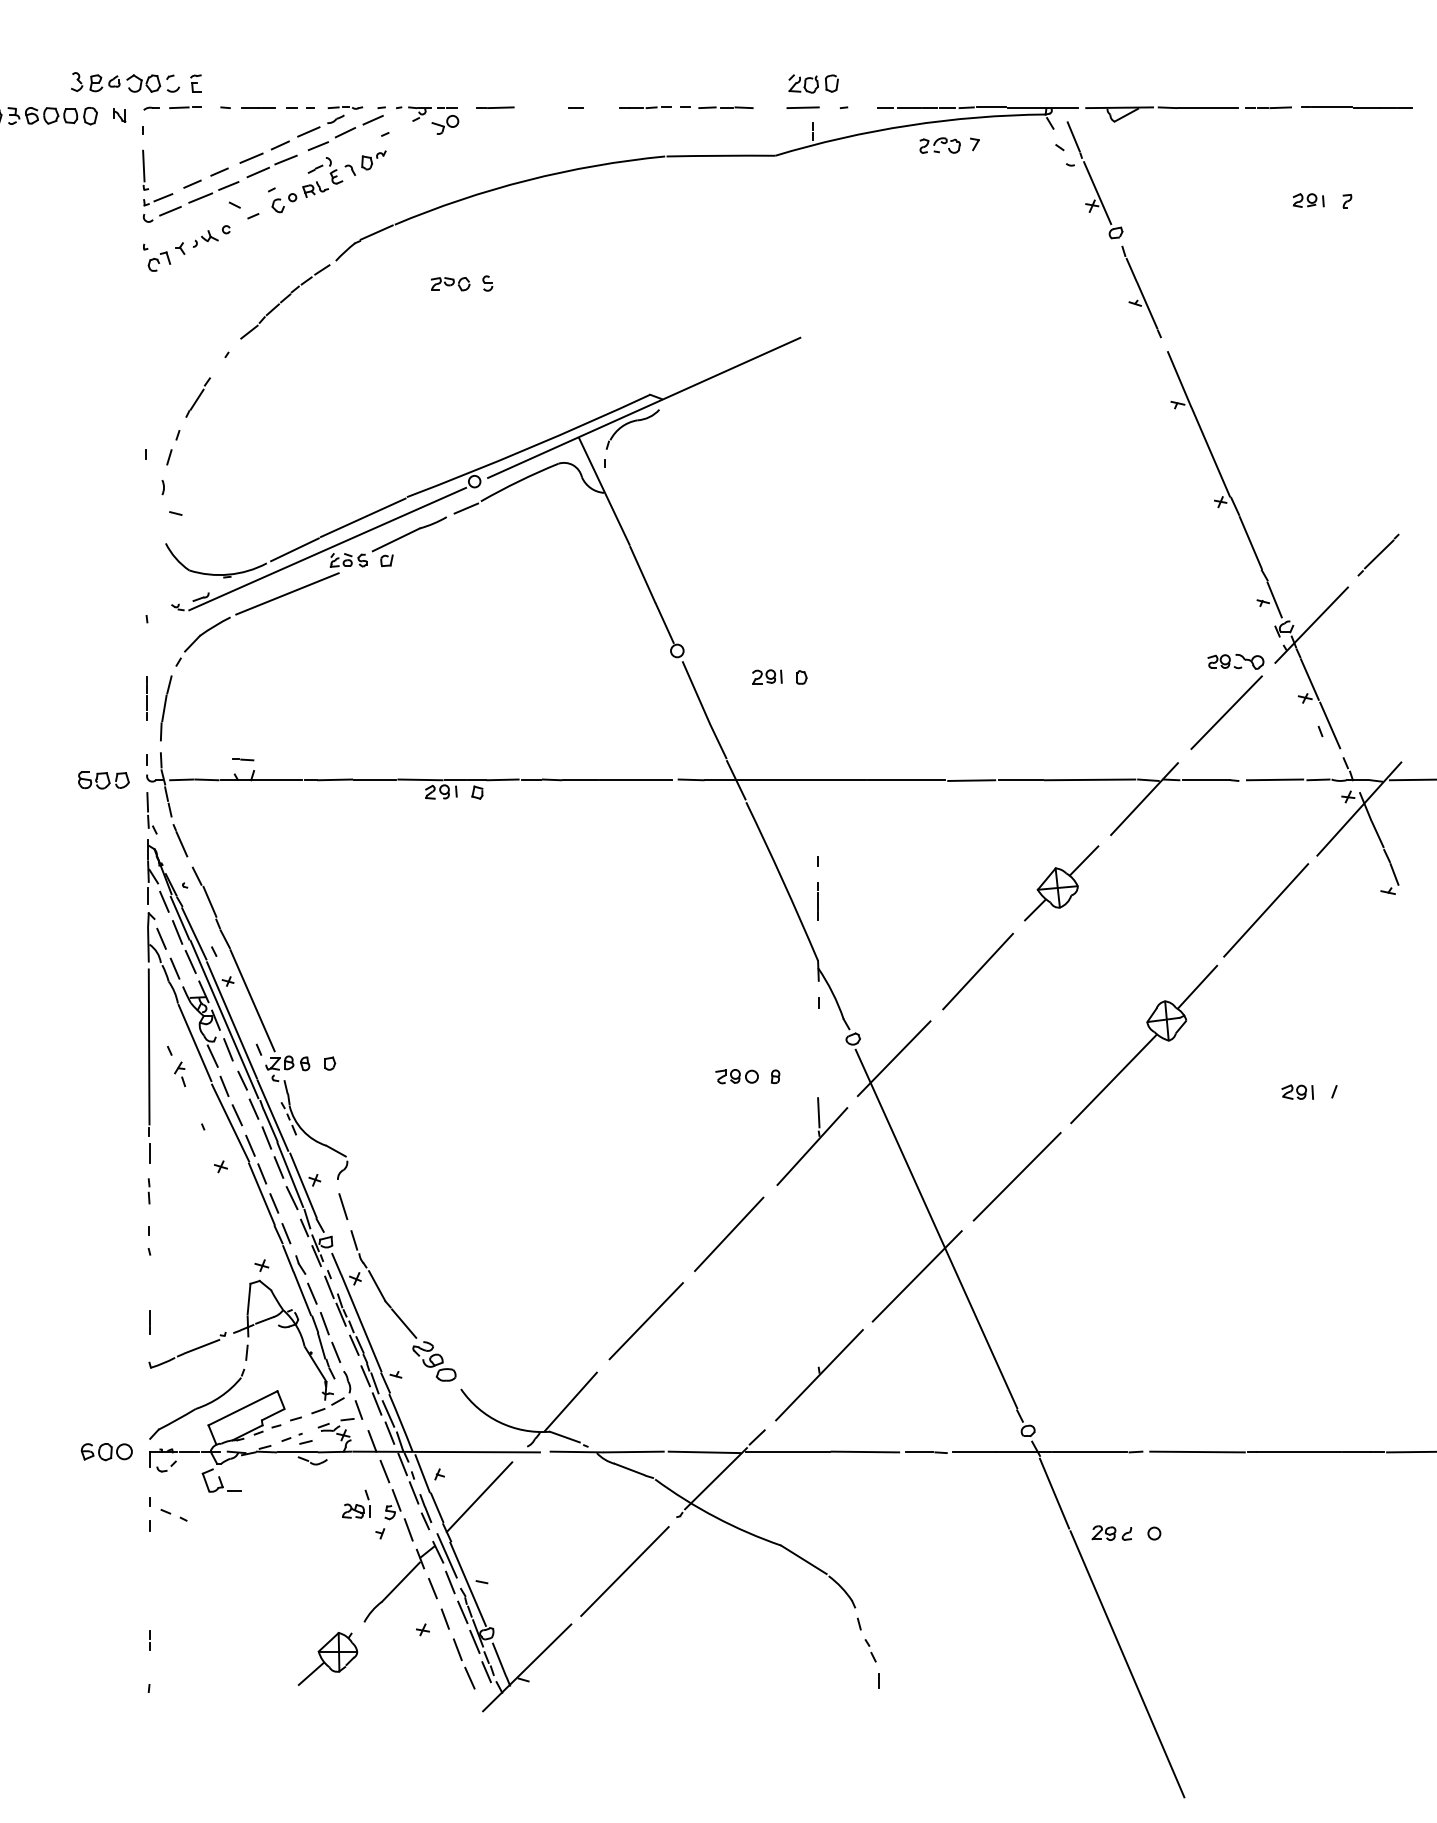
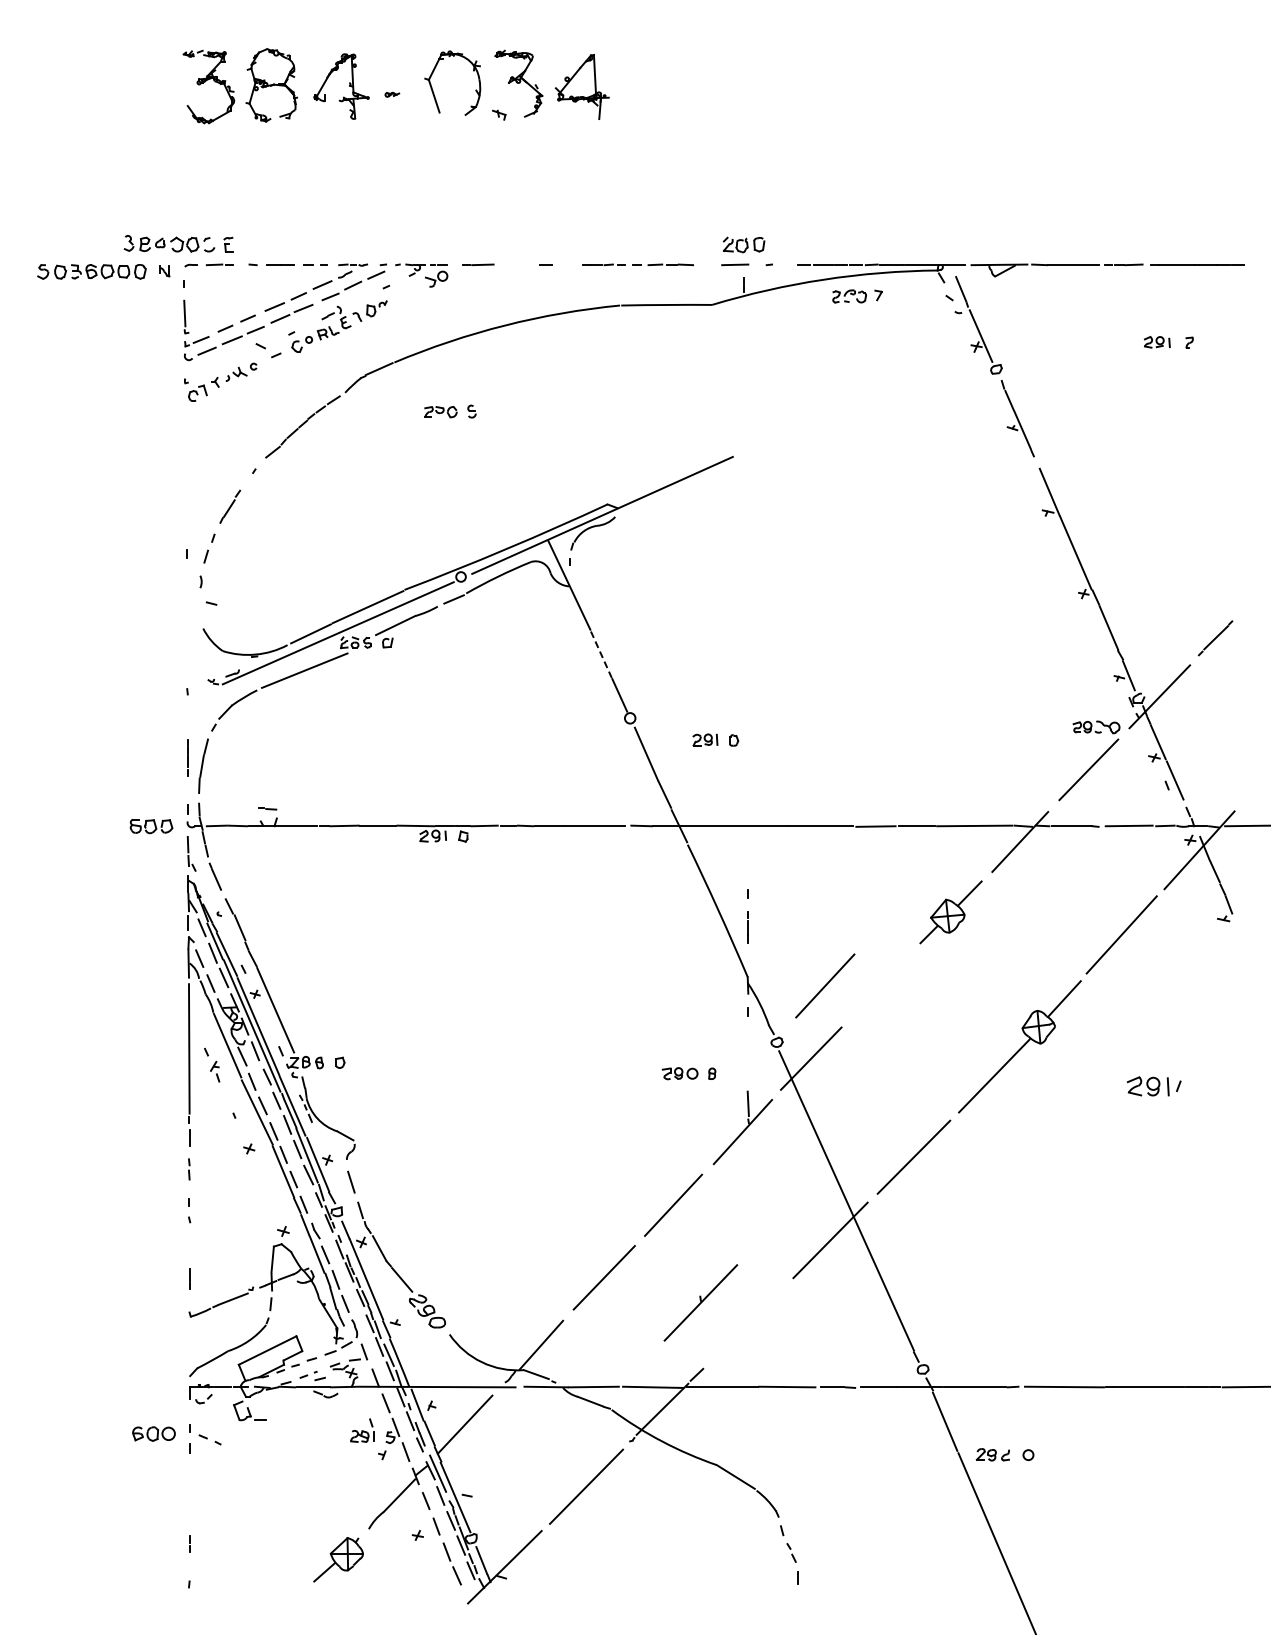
line: (642, 575) -> (601, 655), solid -> dashed
line: (978, 971) -> (825, 985), moved
part: (1296, 1091) -> (1147, 1086), size x1.6
part: (819, 1374) -> (700, 1302), moved
part: (106, 1451) -> (153, 1433), moved

